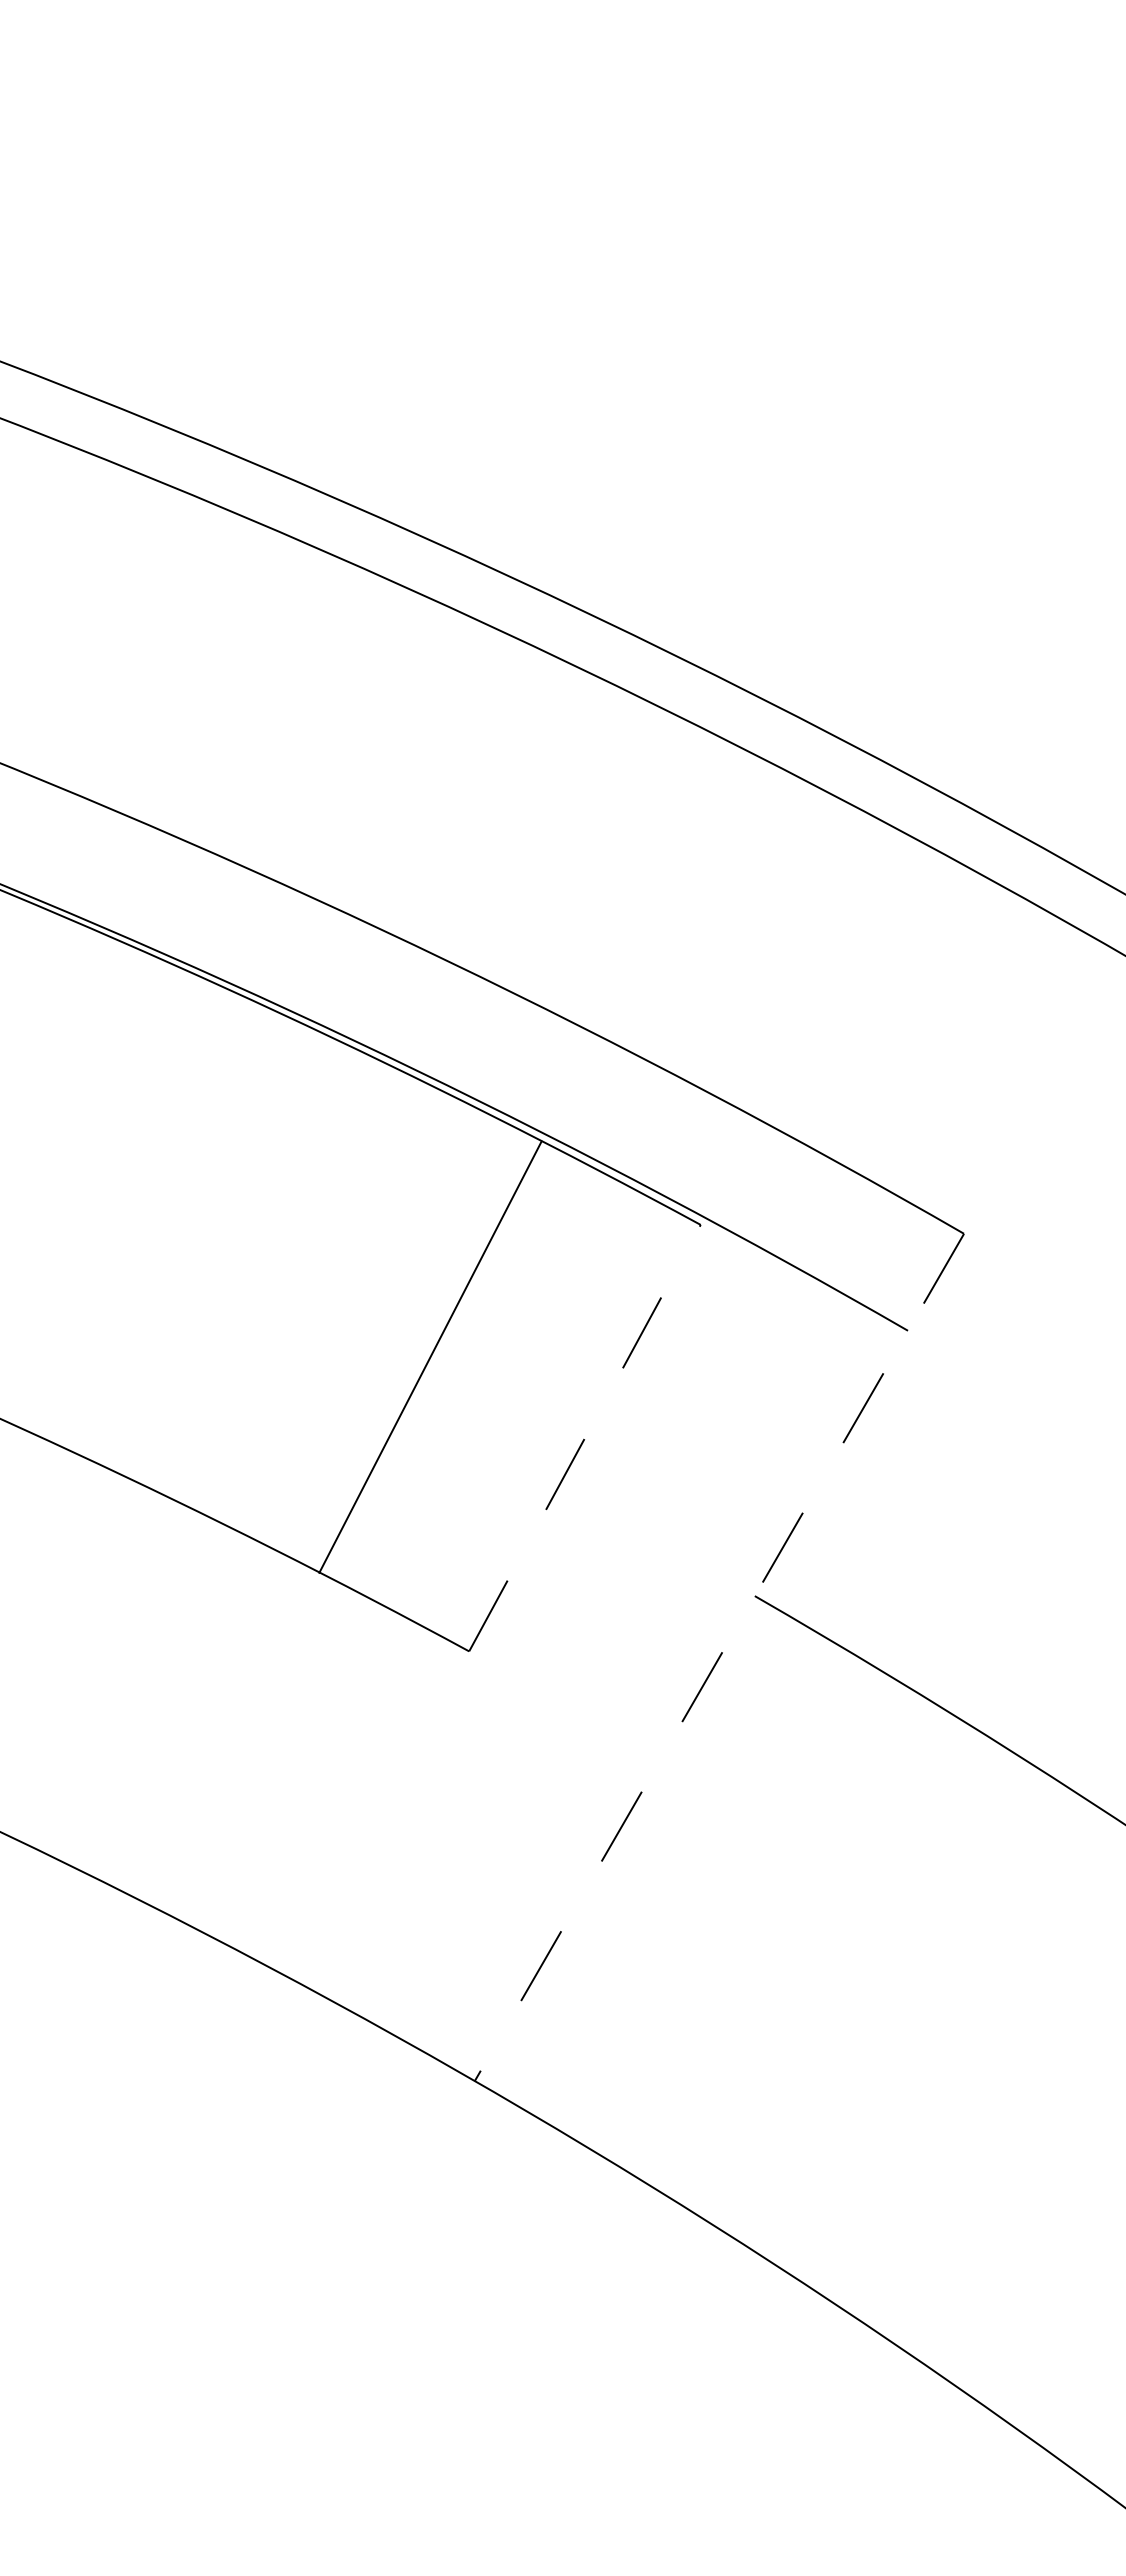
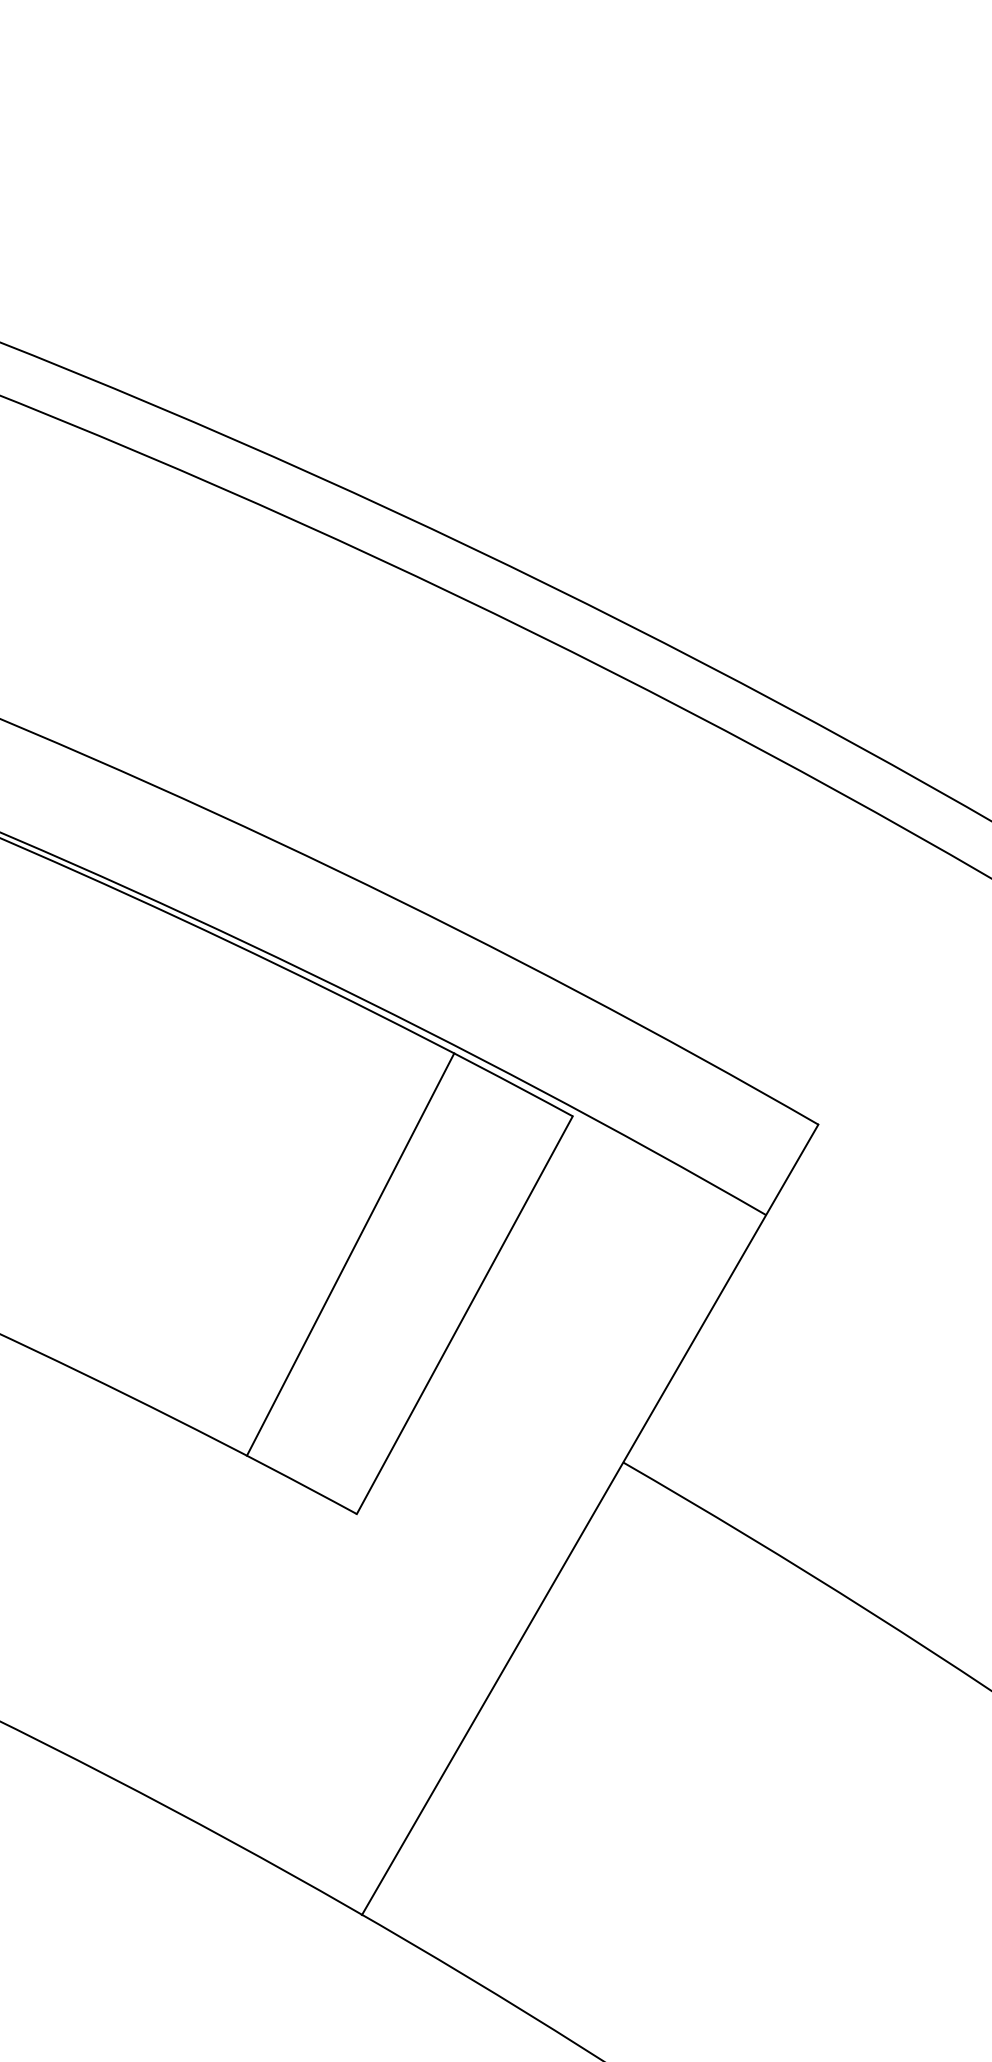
line: (430, 1356) -> (350, 1253), moved
line: (584, 1438) -> (464, 1315), dashed -> solid
line: (719, 1658) -> (590, 1520), dashed -> solid

